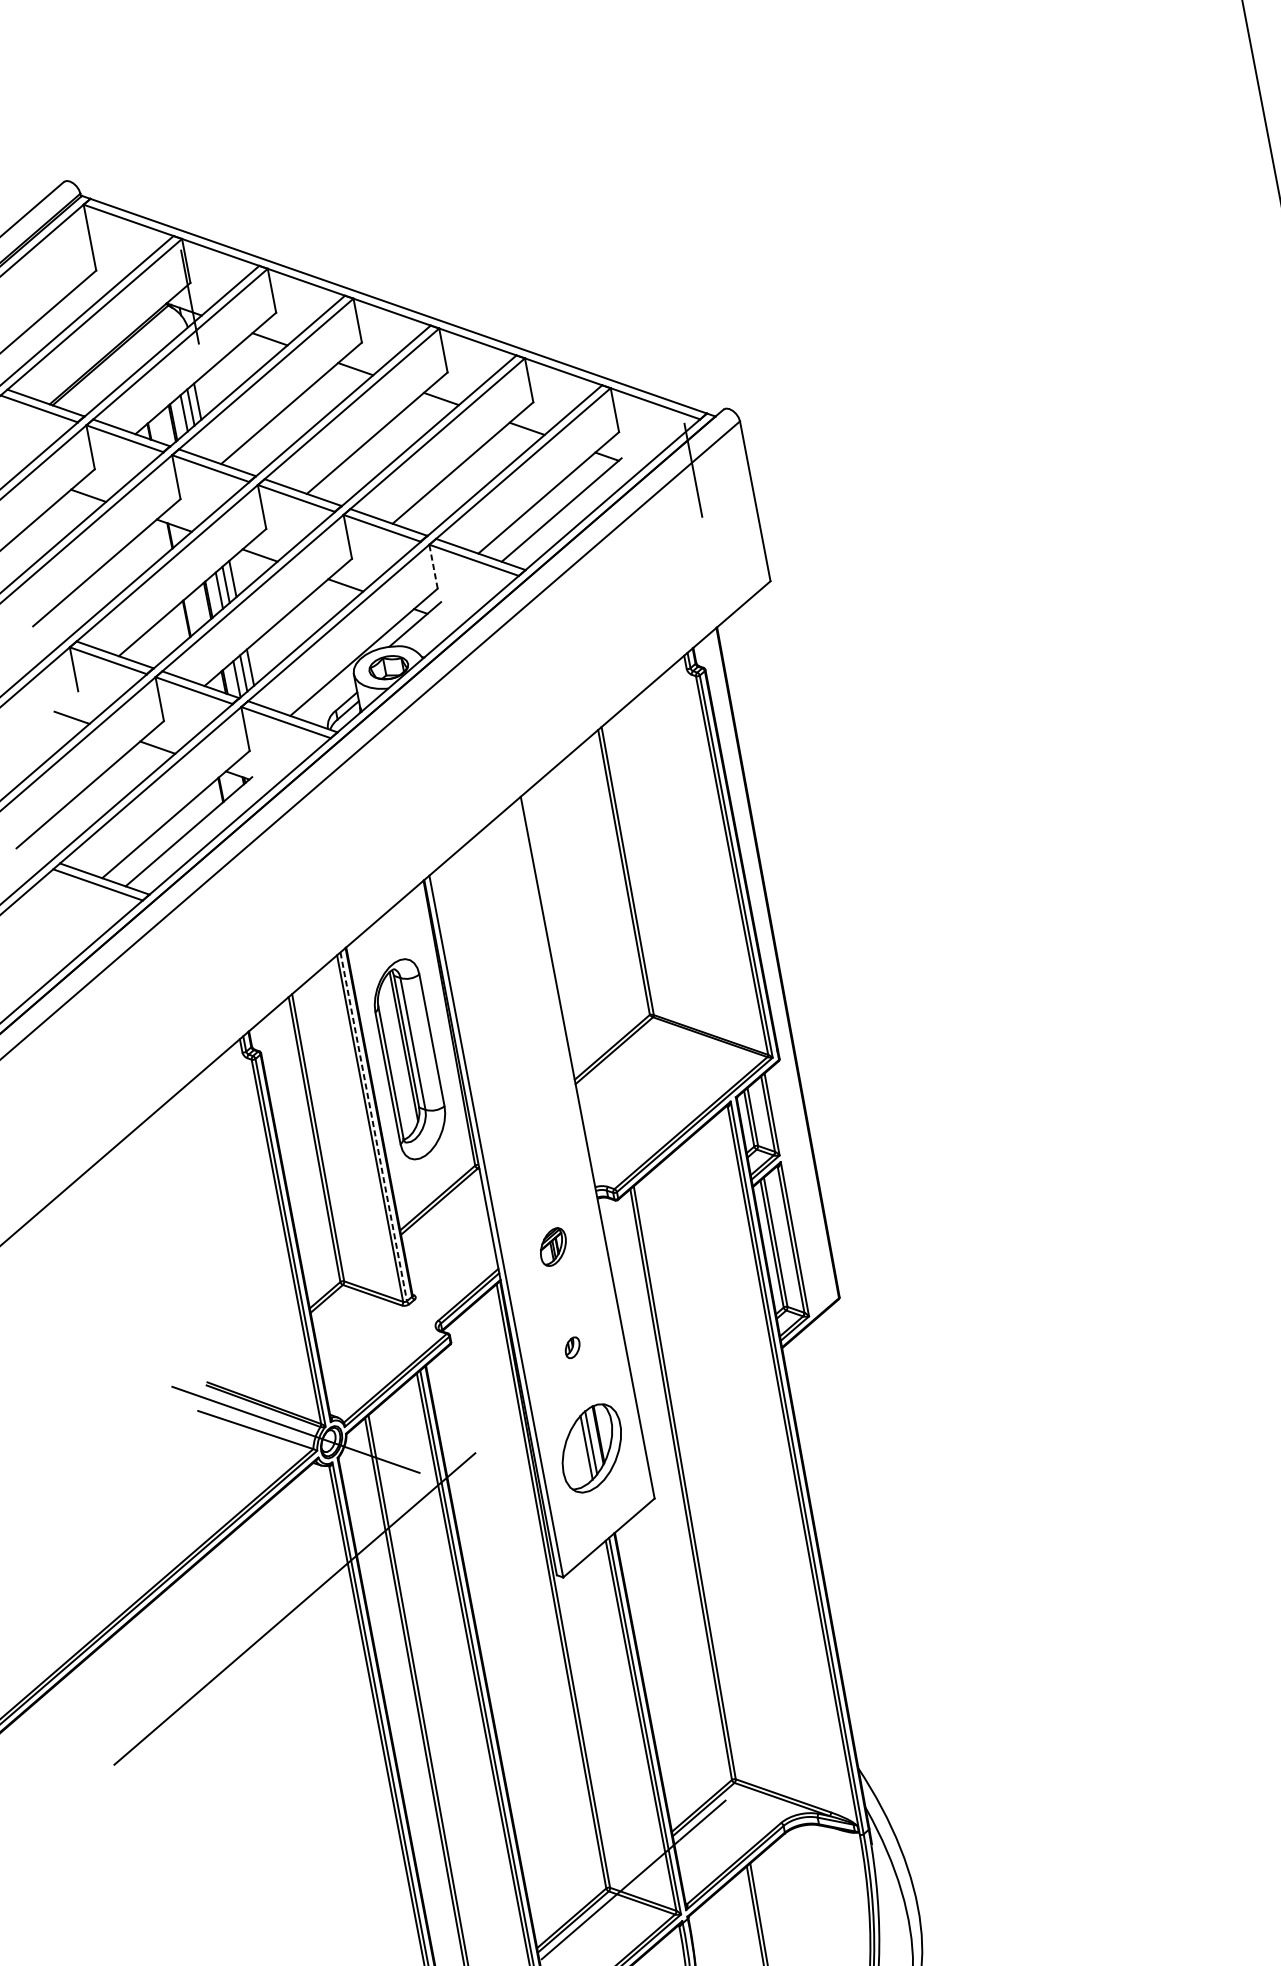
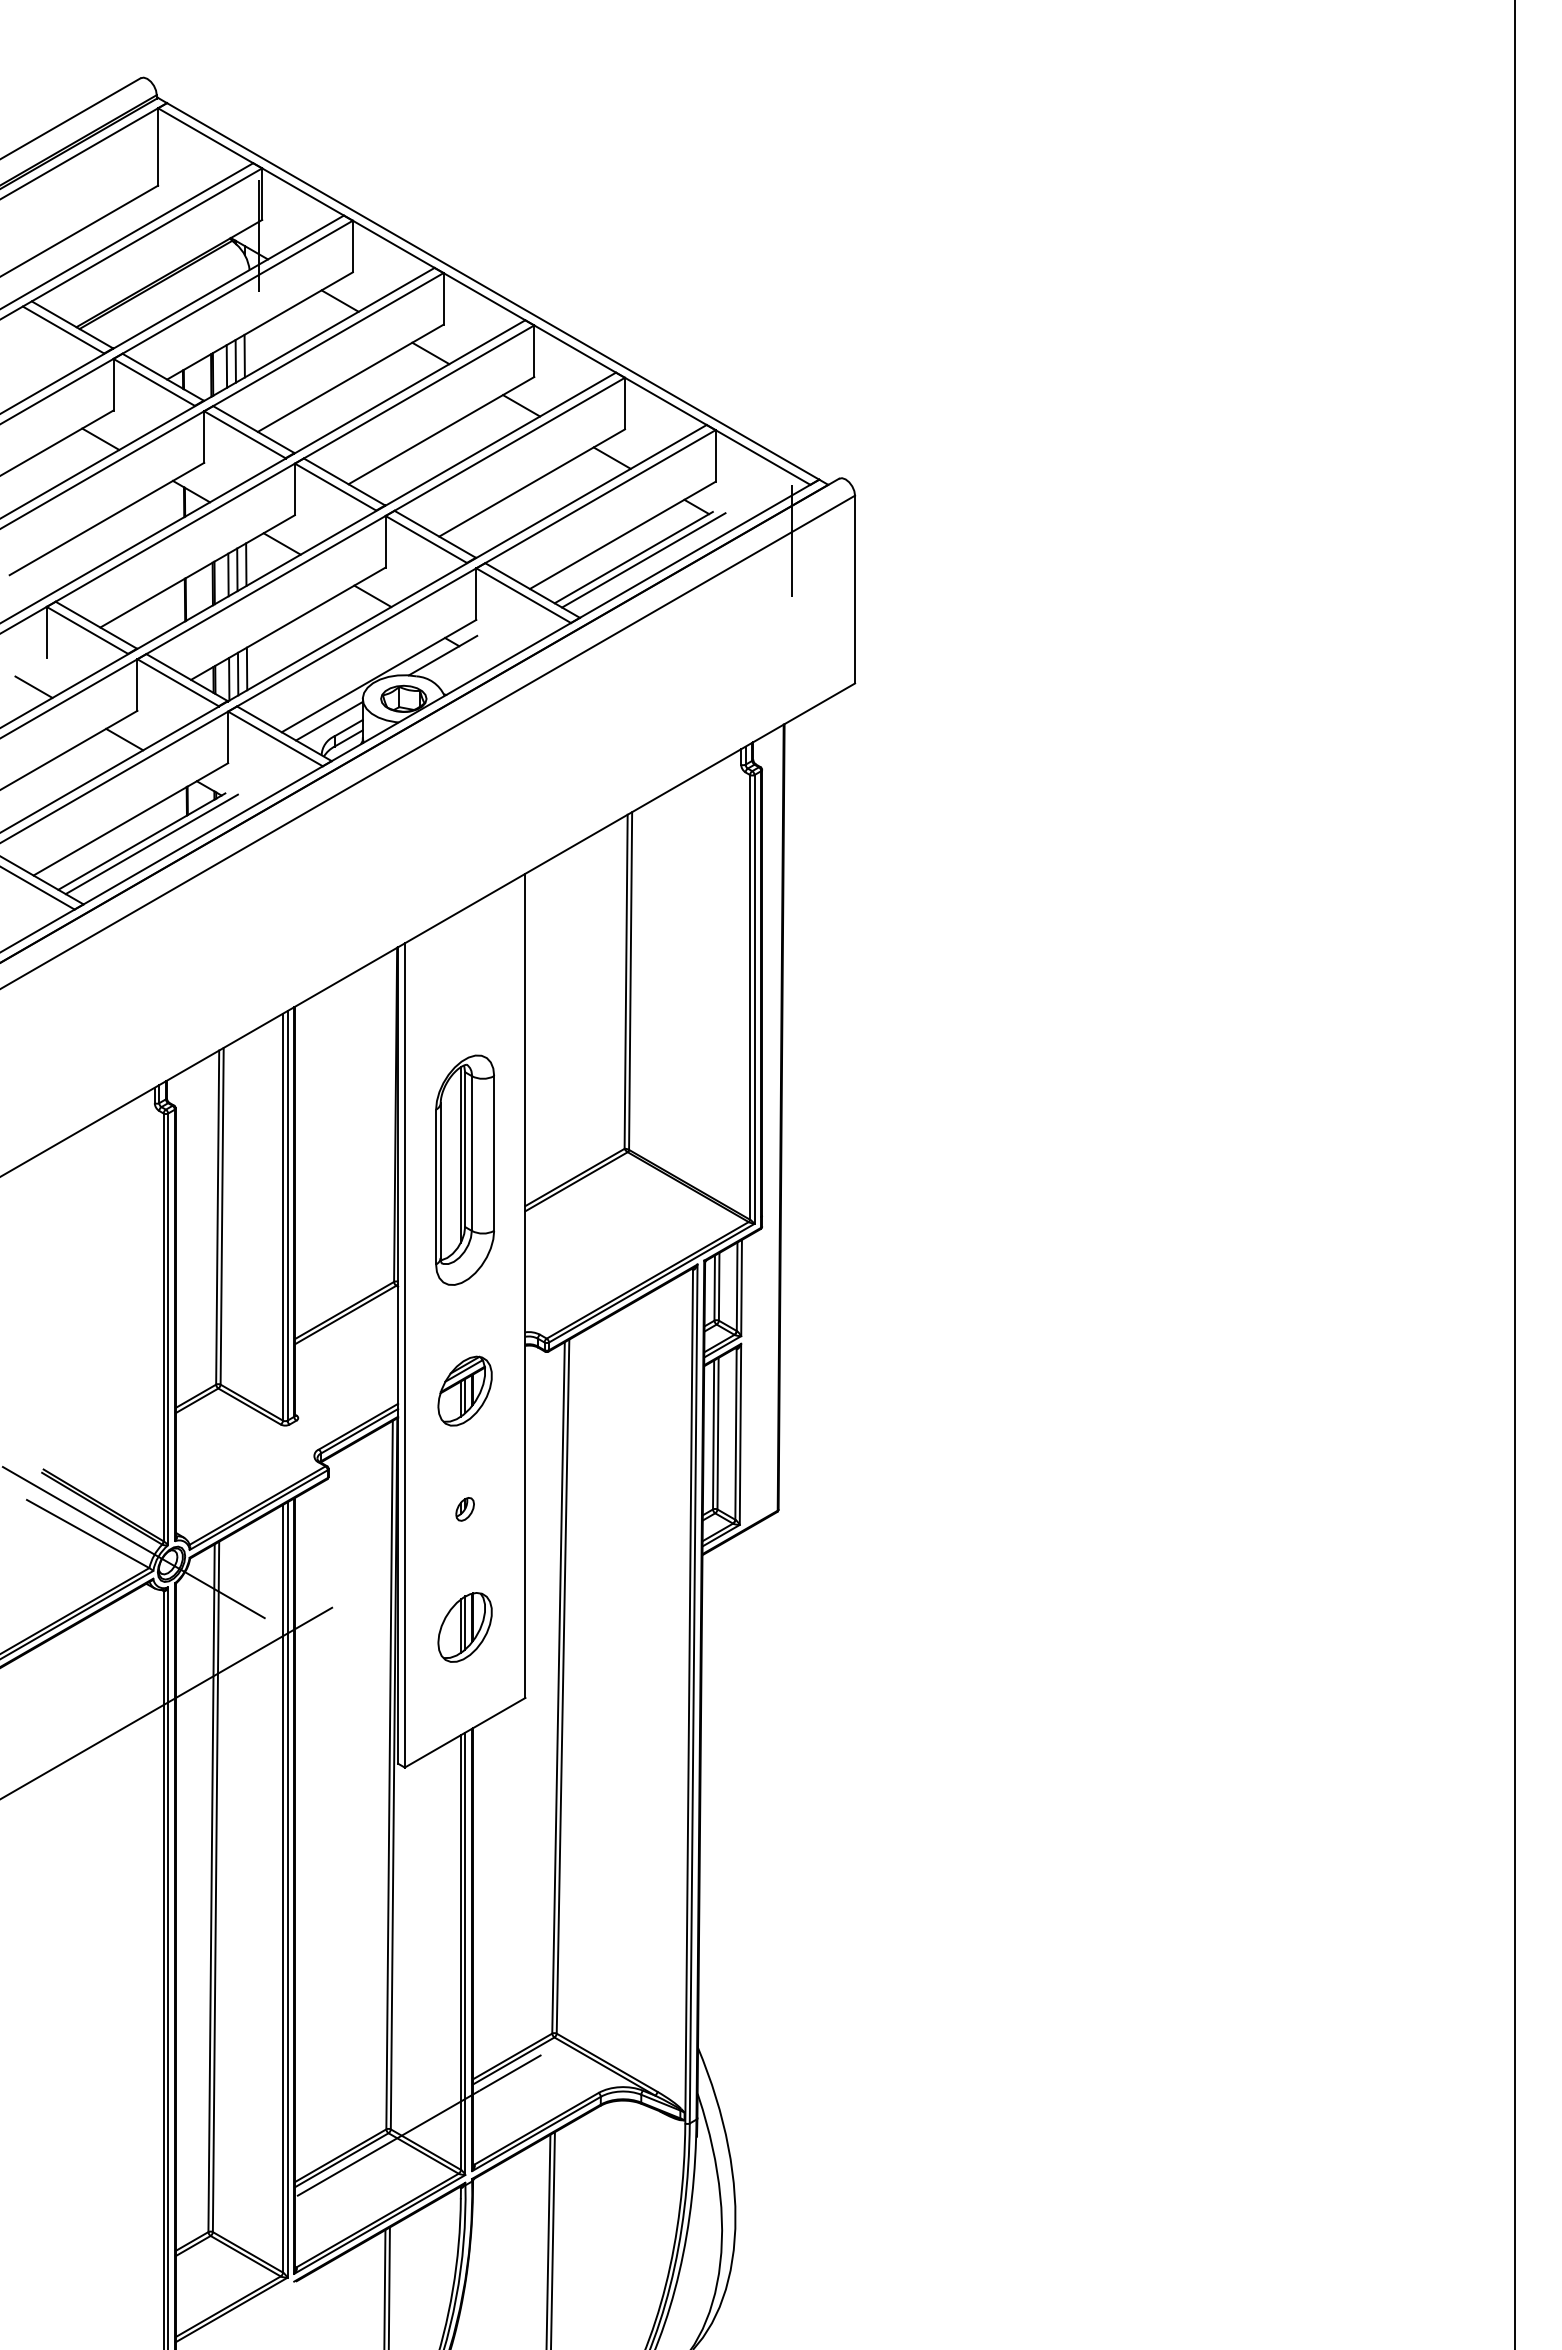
line: (570, 510) -> (643, 560), added
line: (433, 566) -> (476, 594), dashed -> solid
line: (329, 699) -> (329, 721), added
line: (197, 832) -> (151, 844), added
part: (409, 1058) -> (464, 1169), moved
line: (373, 1126) -> (287, 1215), dashed -> solid
part: (552, 1246) -> (464, 1390), size x1.67
part: (591, 1448) -> (464, 1627), size x0.71

